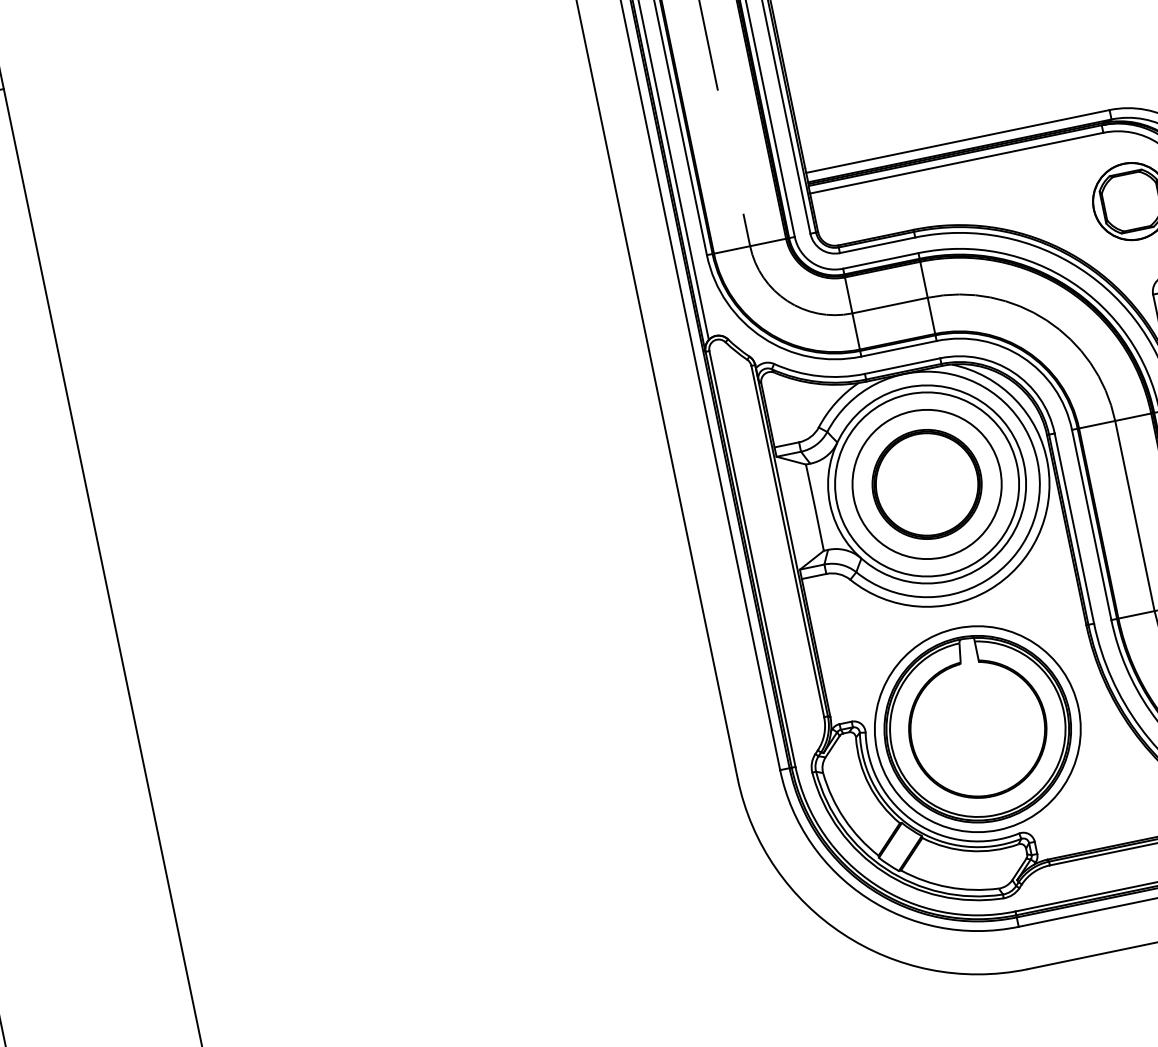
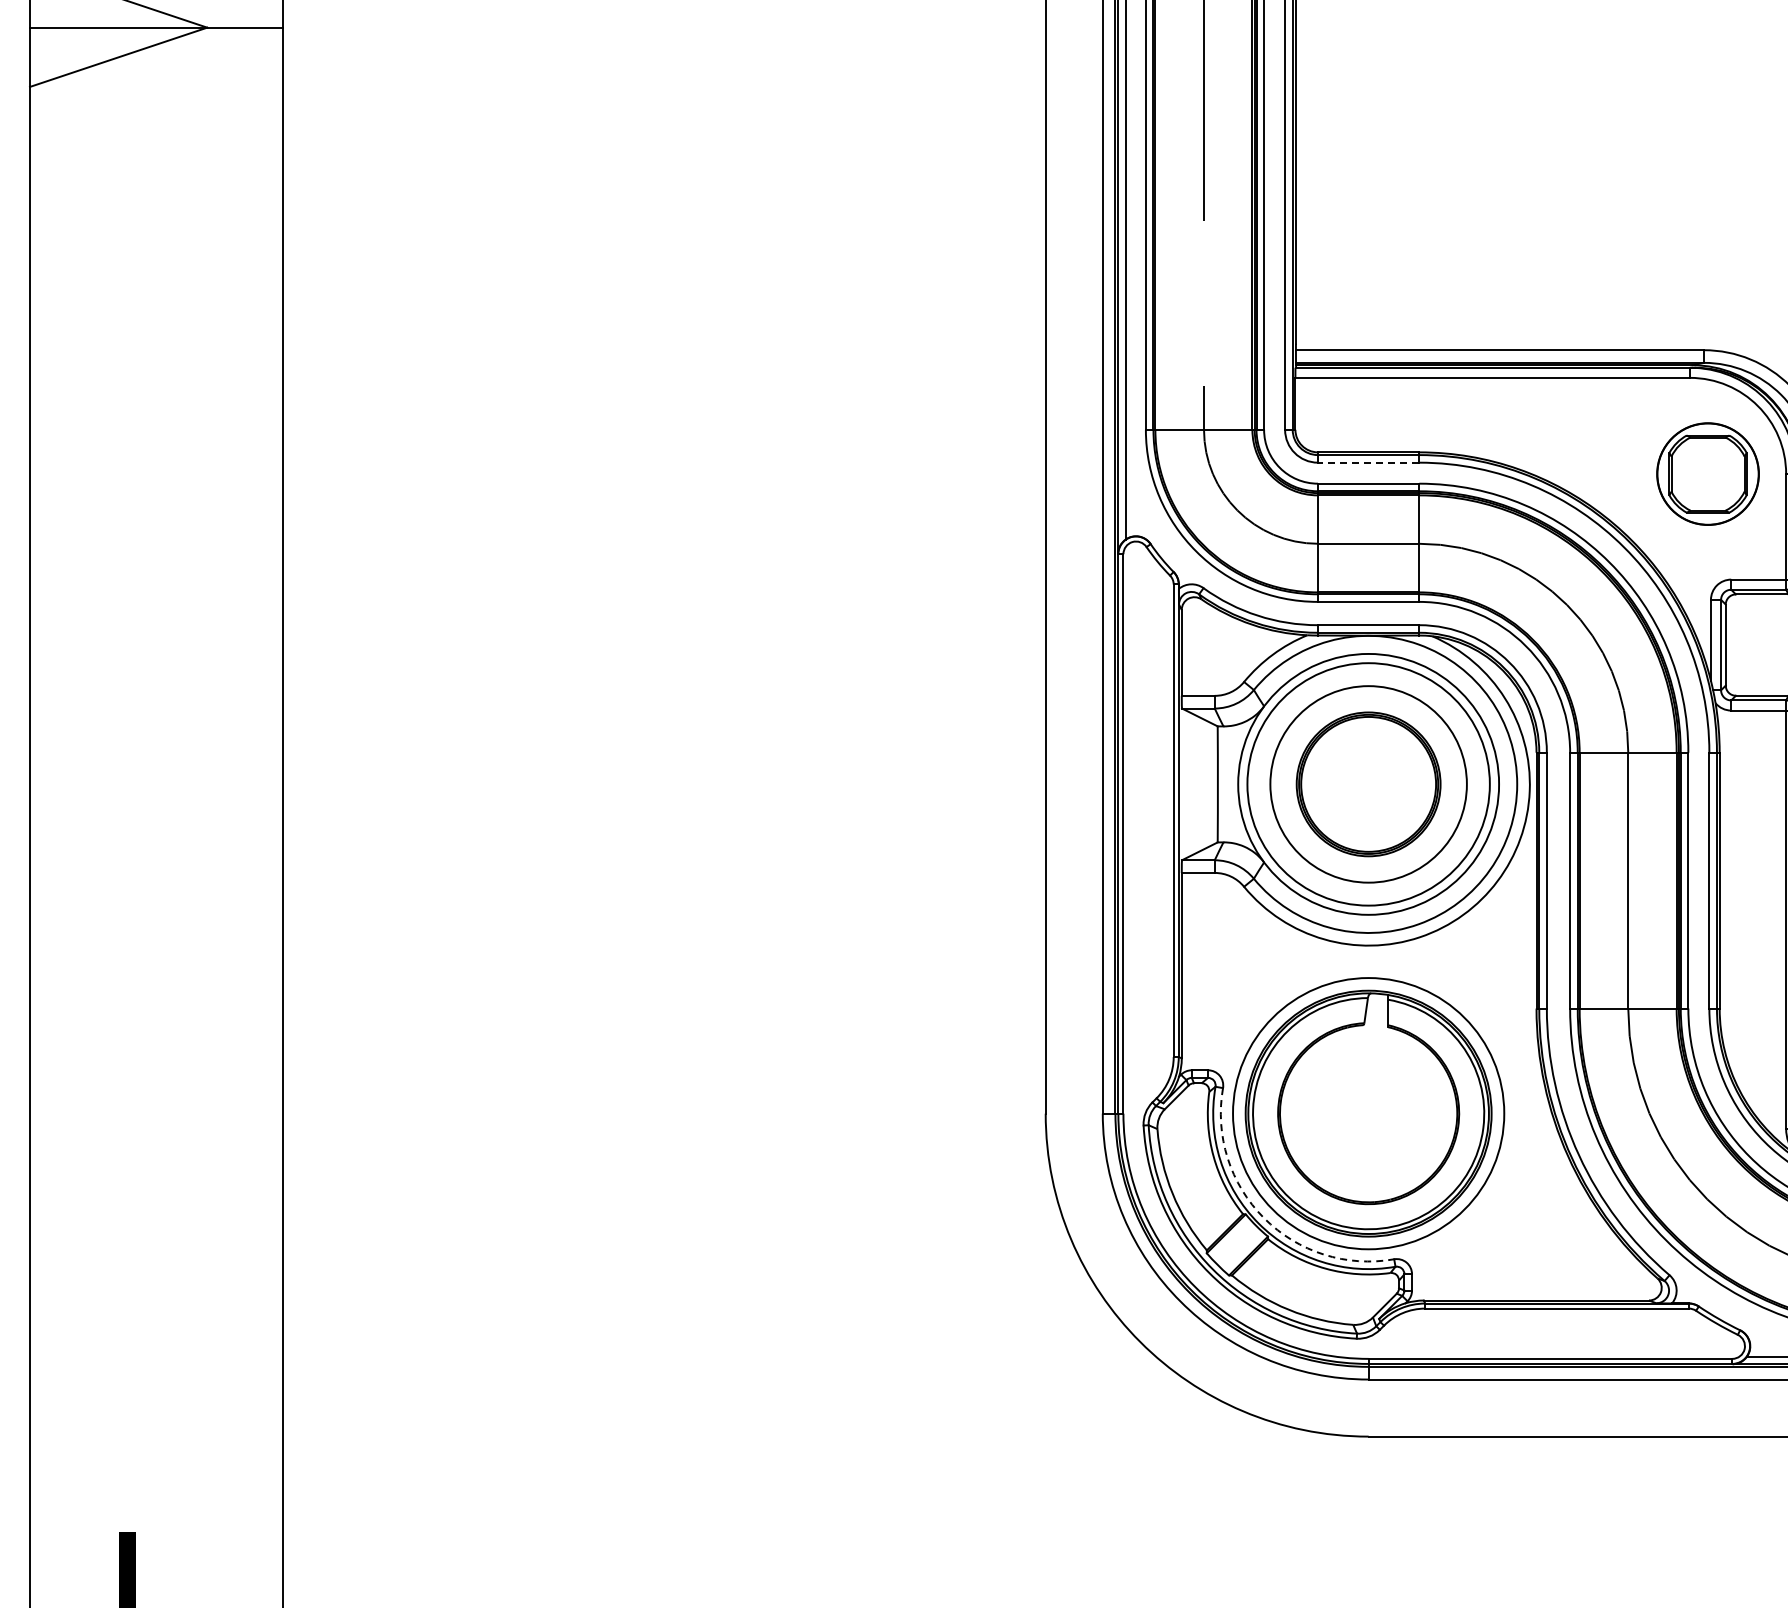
line: (877, 245) -> (1368, 462), solid -> dashed
arc: (916, 823) -> (1264, 1218), solid -> dashed

